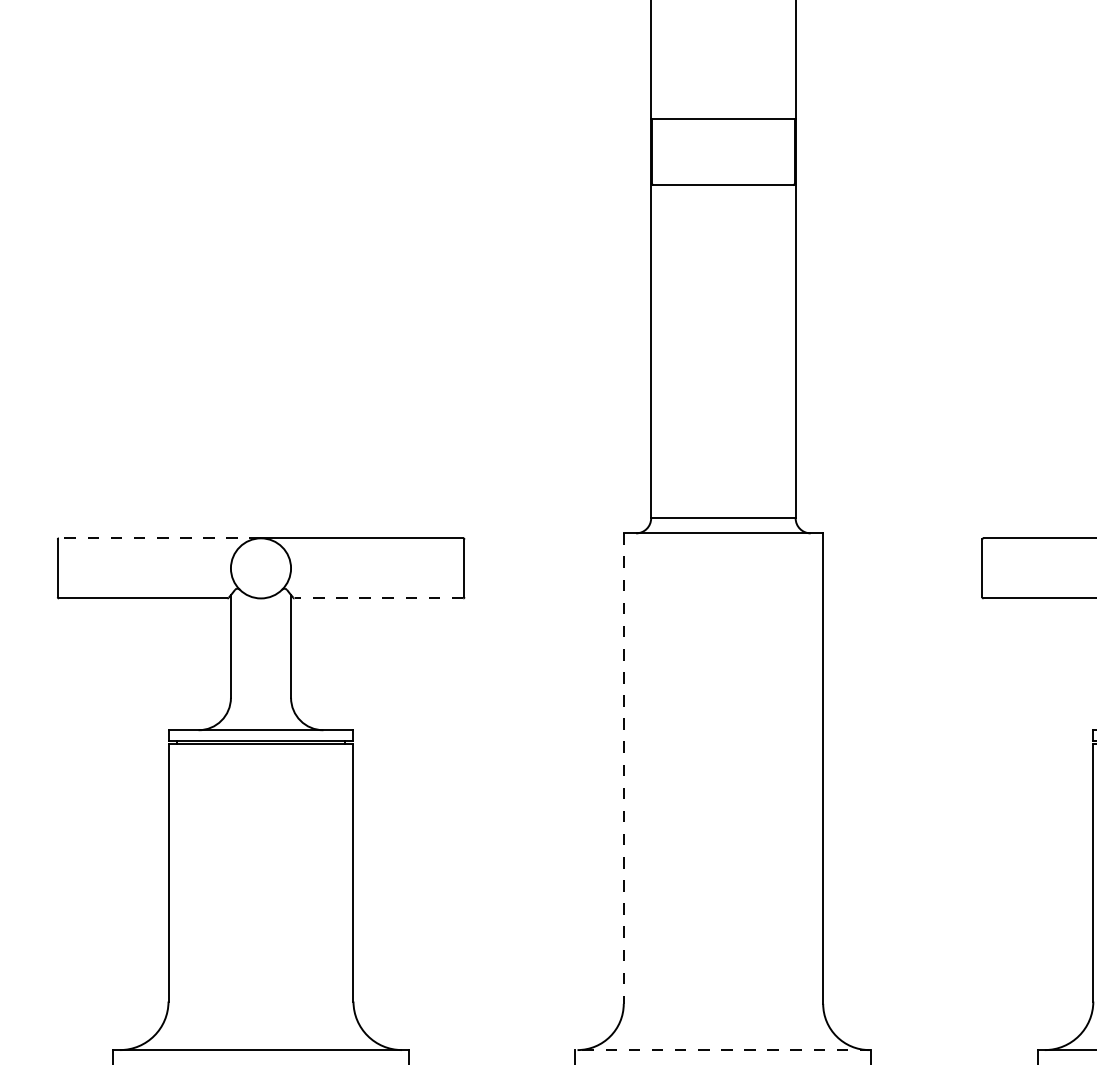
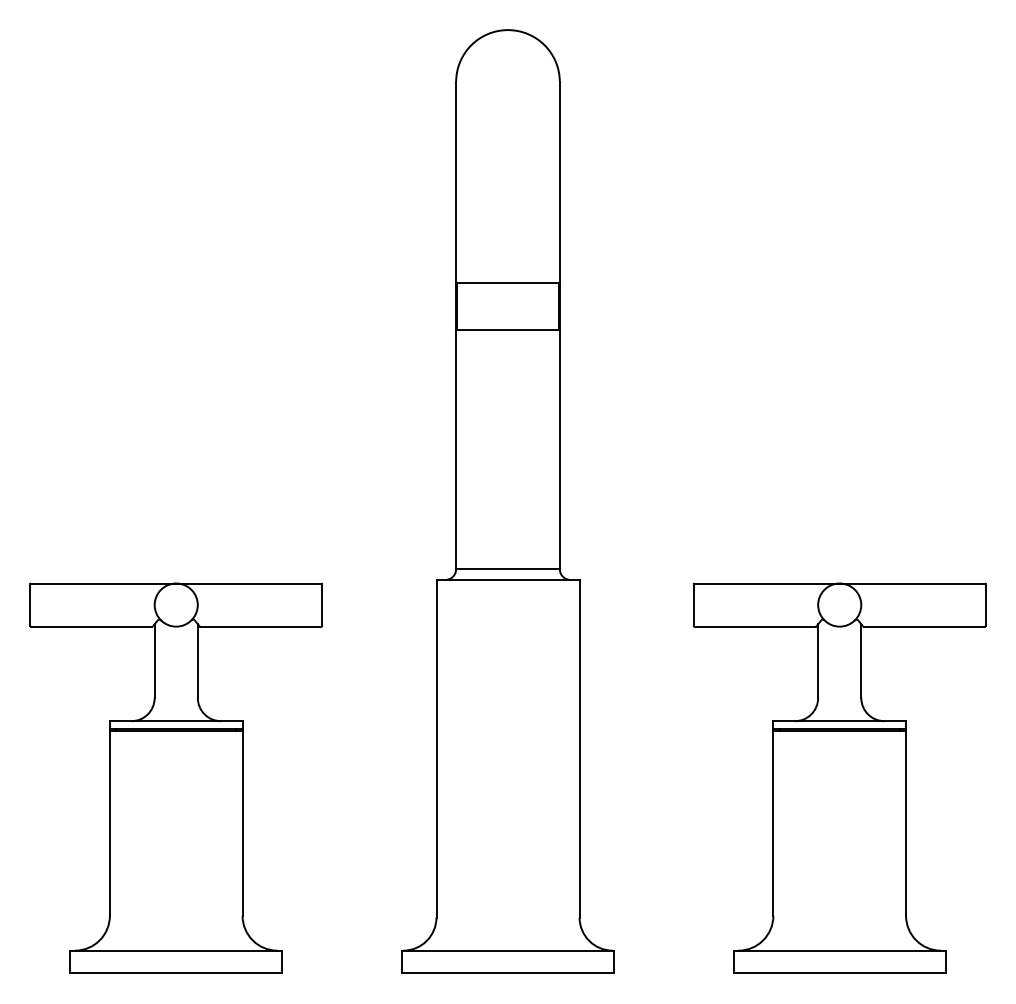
line: (159, 538) -> (103, 583), dashed -> solid
line: (378, 598) -> (260, 626), dashed -> solid
line: (623, 768) -> (436, 748), dashed -> solid
line: (722, 1049) -> (507, 950), dashed -> solid

